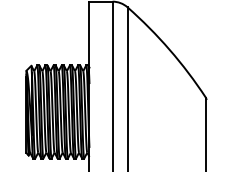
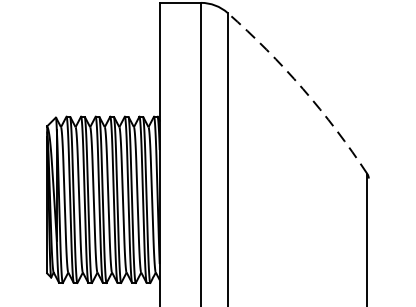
arc: (169, 49) -> (302, 88), solid -> dashed

